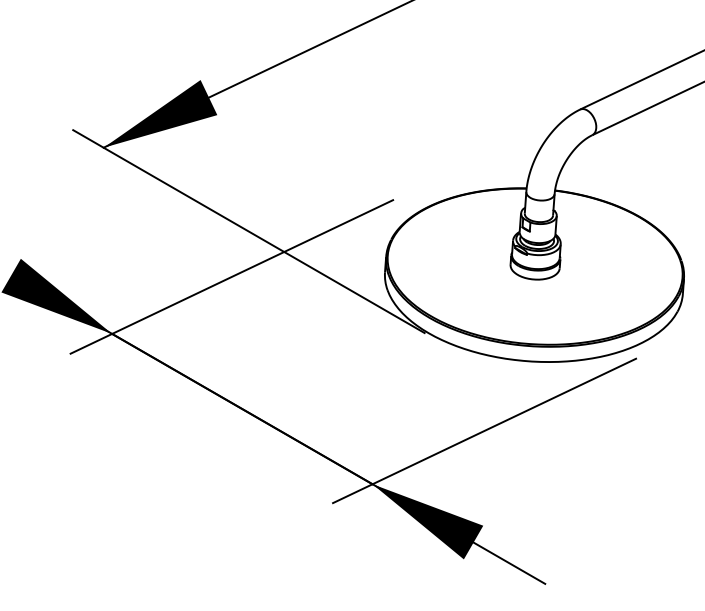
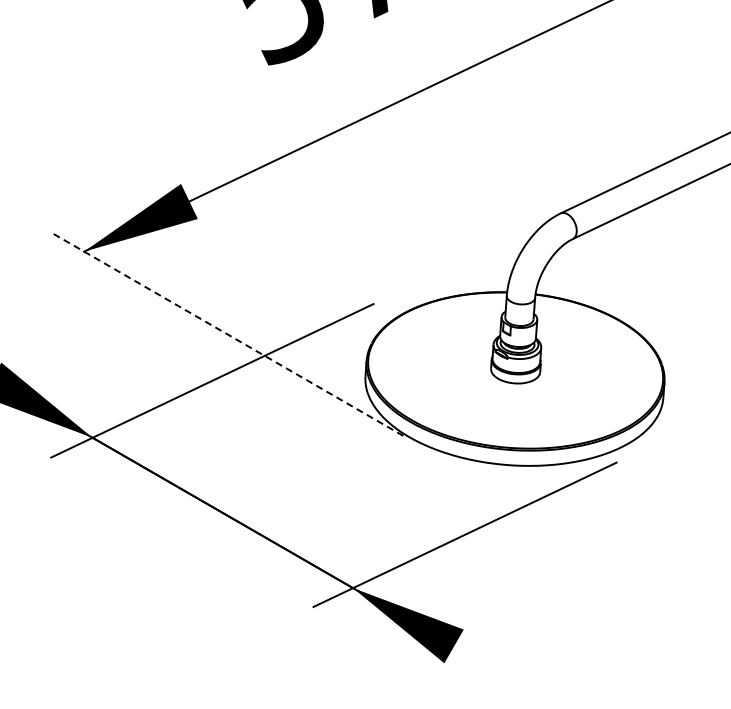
line: (249, 231) -> (229, 335), solid -> dashed
line: (509, 562) -> (489, 666), removed

